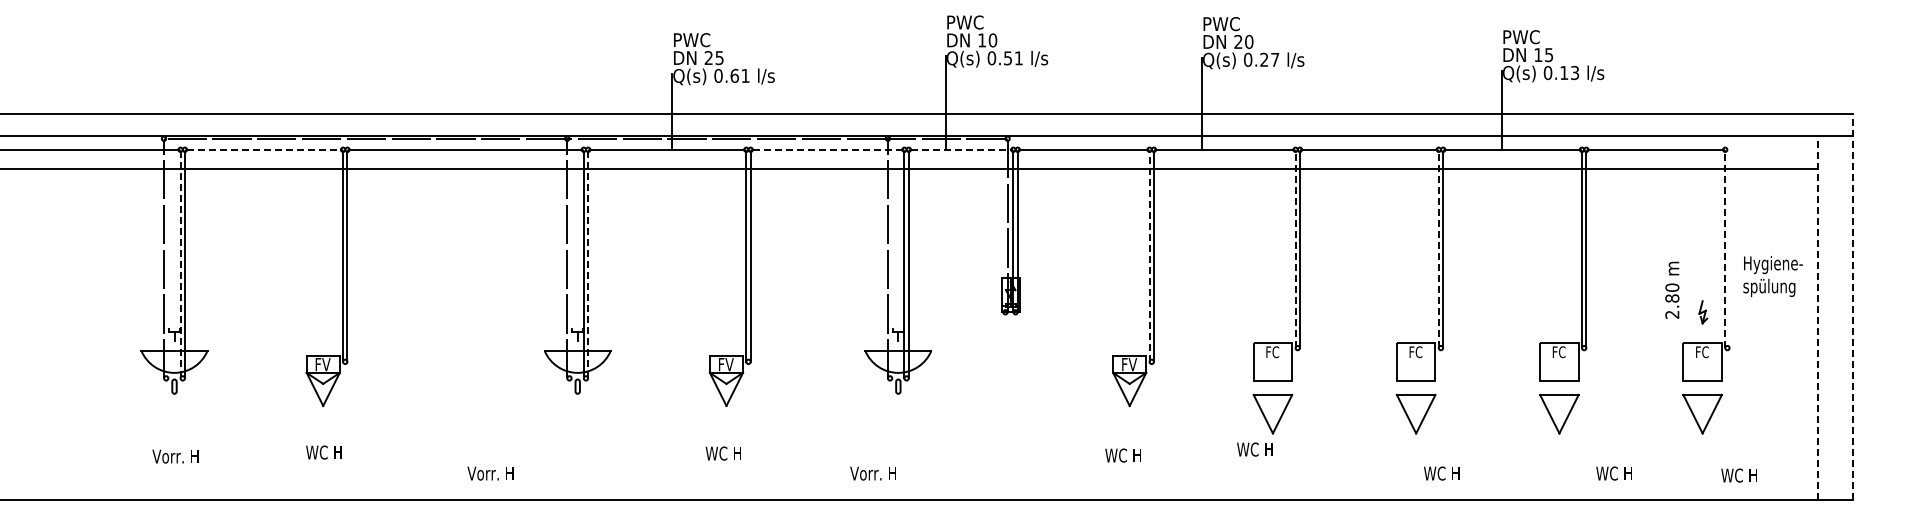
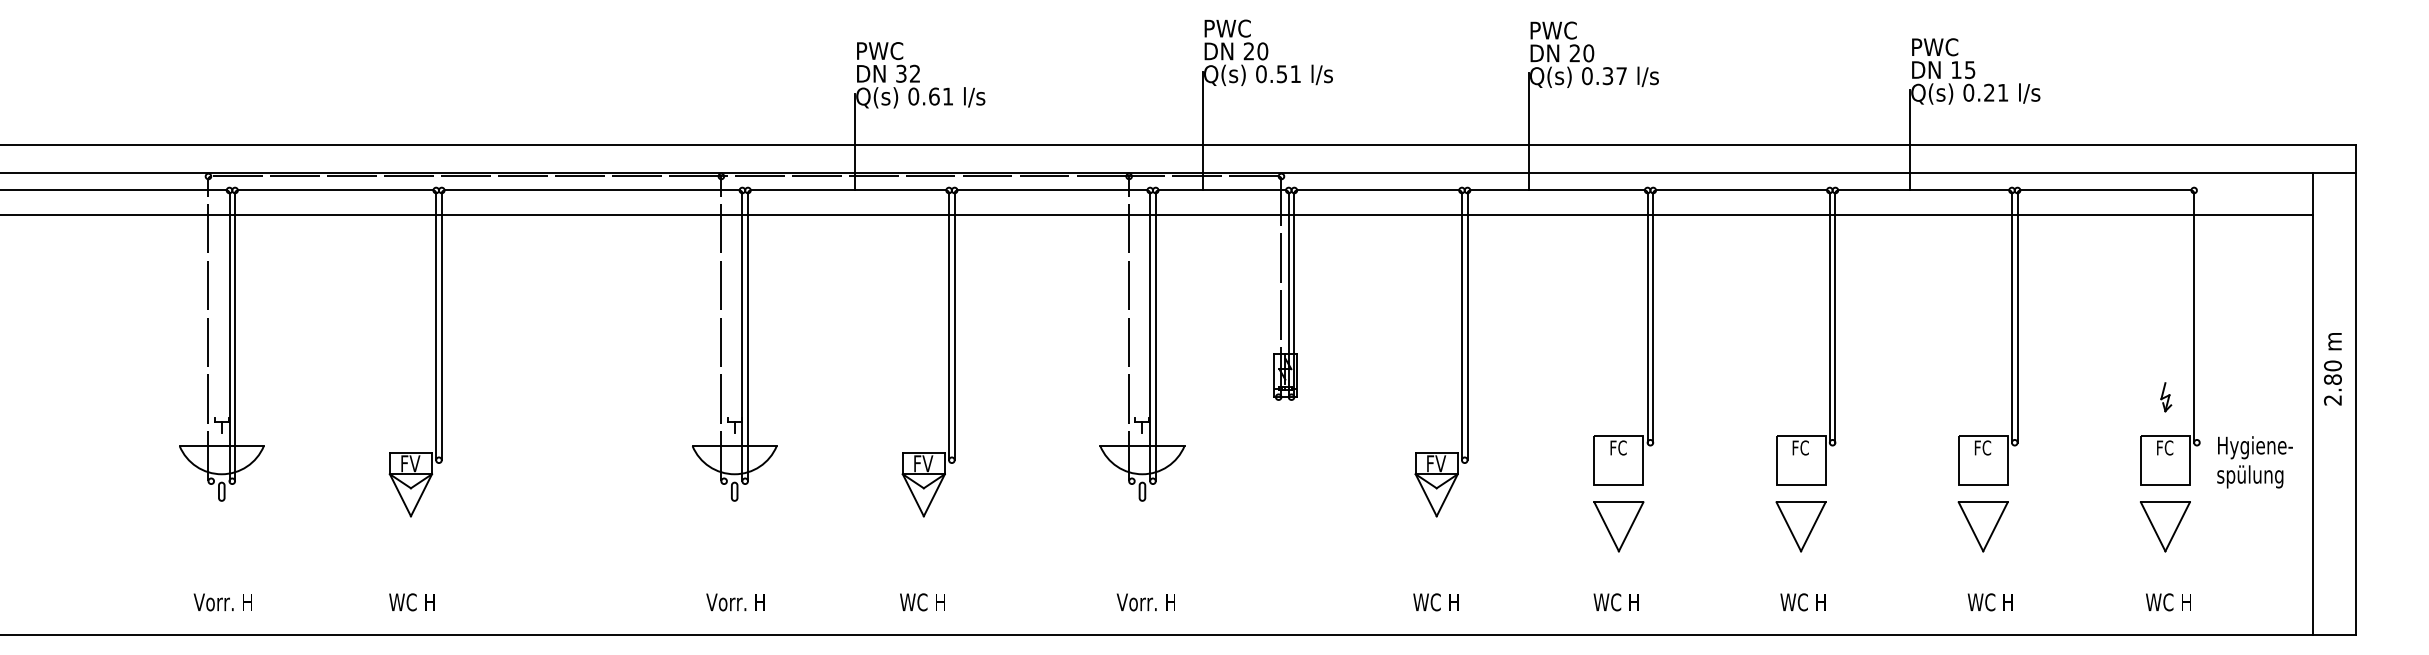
text: (981, 40) -> (1248, 51), 10 -> 20
text: (713, 58) -> (907, 74), 25 -> 32
text: (1264, 59) -> (1608, 75), 0.27 -> 0.37
text: (1569, 72) -> (1996, 92), 0.13 -> 0.21
line: (264, 149) -> (336, 190), dashed -> solid
line: (827, 149) -> (1052, 190), dashed -> solid
line: (961, 149) -> (1222, 190), dashed -> solid
line: (1295, 249) -> (1647, 317), dashed -> solid
line: (1438, 249) -> (1829, 317), dashed -> solid
line: (1725, 249) -> (2194, 317), dashed -> solid
line: (1149, 256) -> (1461, 326), dashed -> solid
line: (180, 264) -> (229, 336), dashed -> solid
line: (588, 264) -> (748, 336), dashed -> solid
text: (1772, 276) -> (2254, 462), moved
text: (1672, 289) -> (2333, 368), moved
line: (1852, 306) -> (2356, 389), dashed -> solid
line: (1818, 317) -> (2312, 403), dashed -> solid
text: (1254, 449) -> (1615, 602), moved
text: (323, 452) -> (411, 602), moved
text: (722, 453) -> (921, 602), moved
text: (1122, 455) -> (1435, 602), moved
text: (175, 456) -> (223, 602), moved
text: (490, 473) -> (735, 602), moved
text: (872, 473) -> (1145, 602), moved
text: (1441, 473) -> (1802, 602), moved
text: (1613, 473) -> (1989, 602), moved
text: (1738, 475) -> (2167, 602), moved

